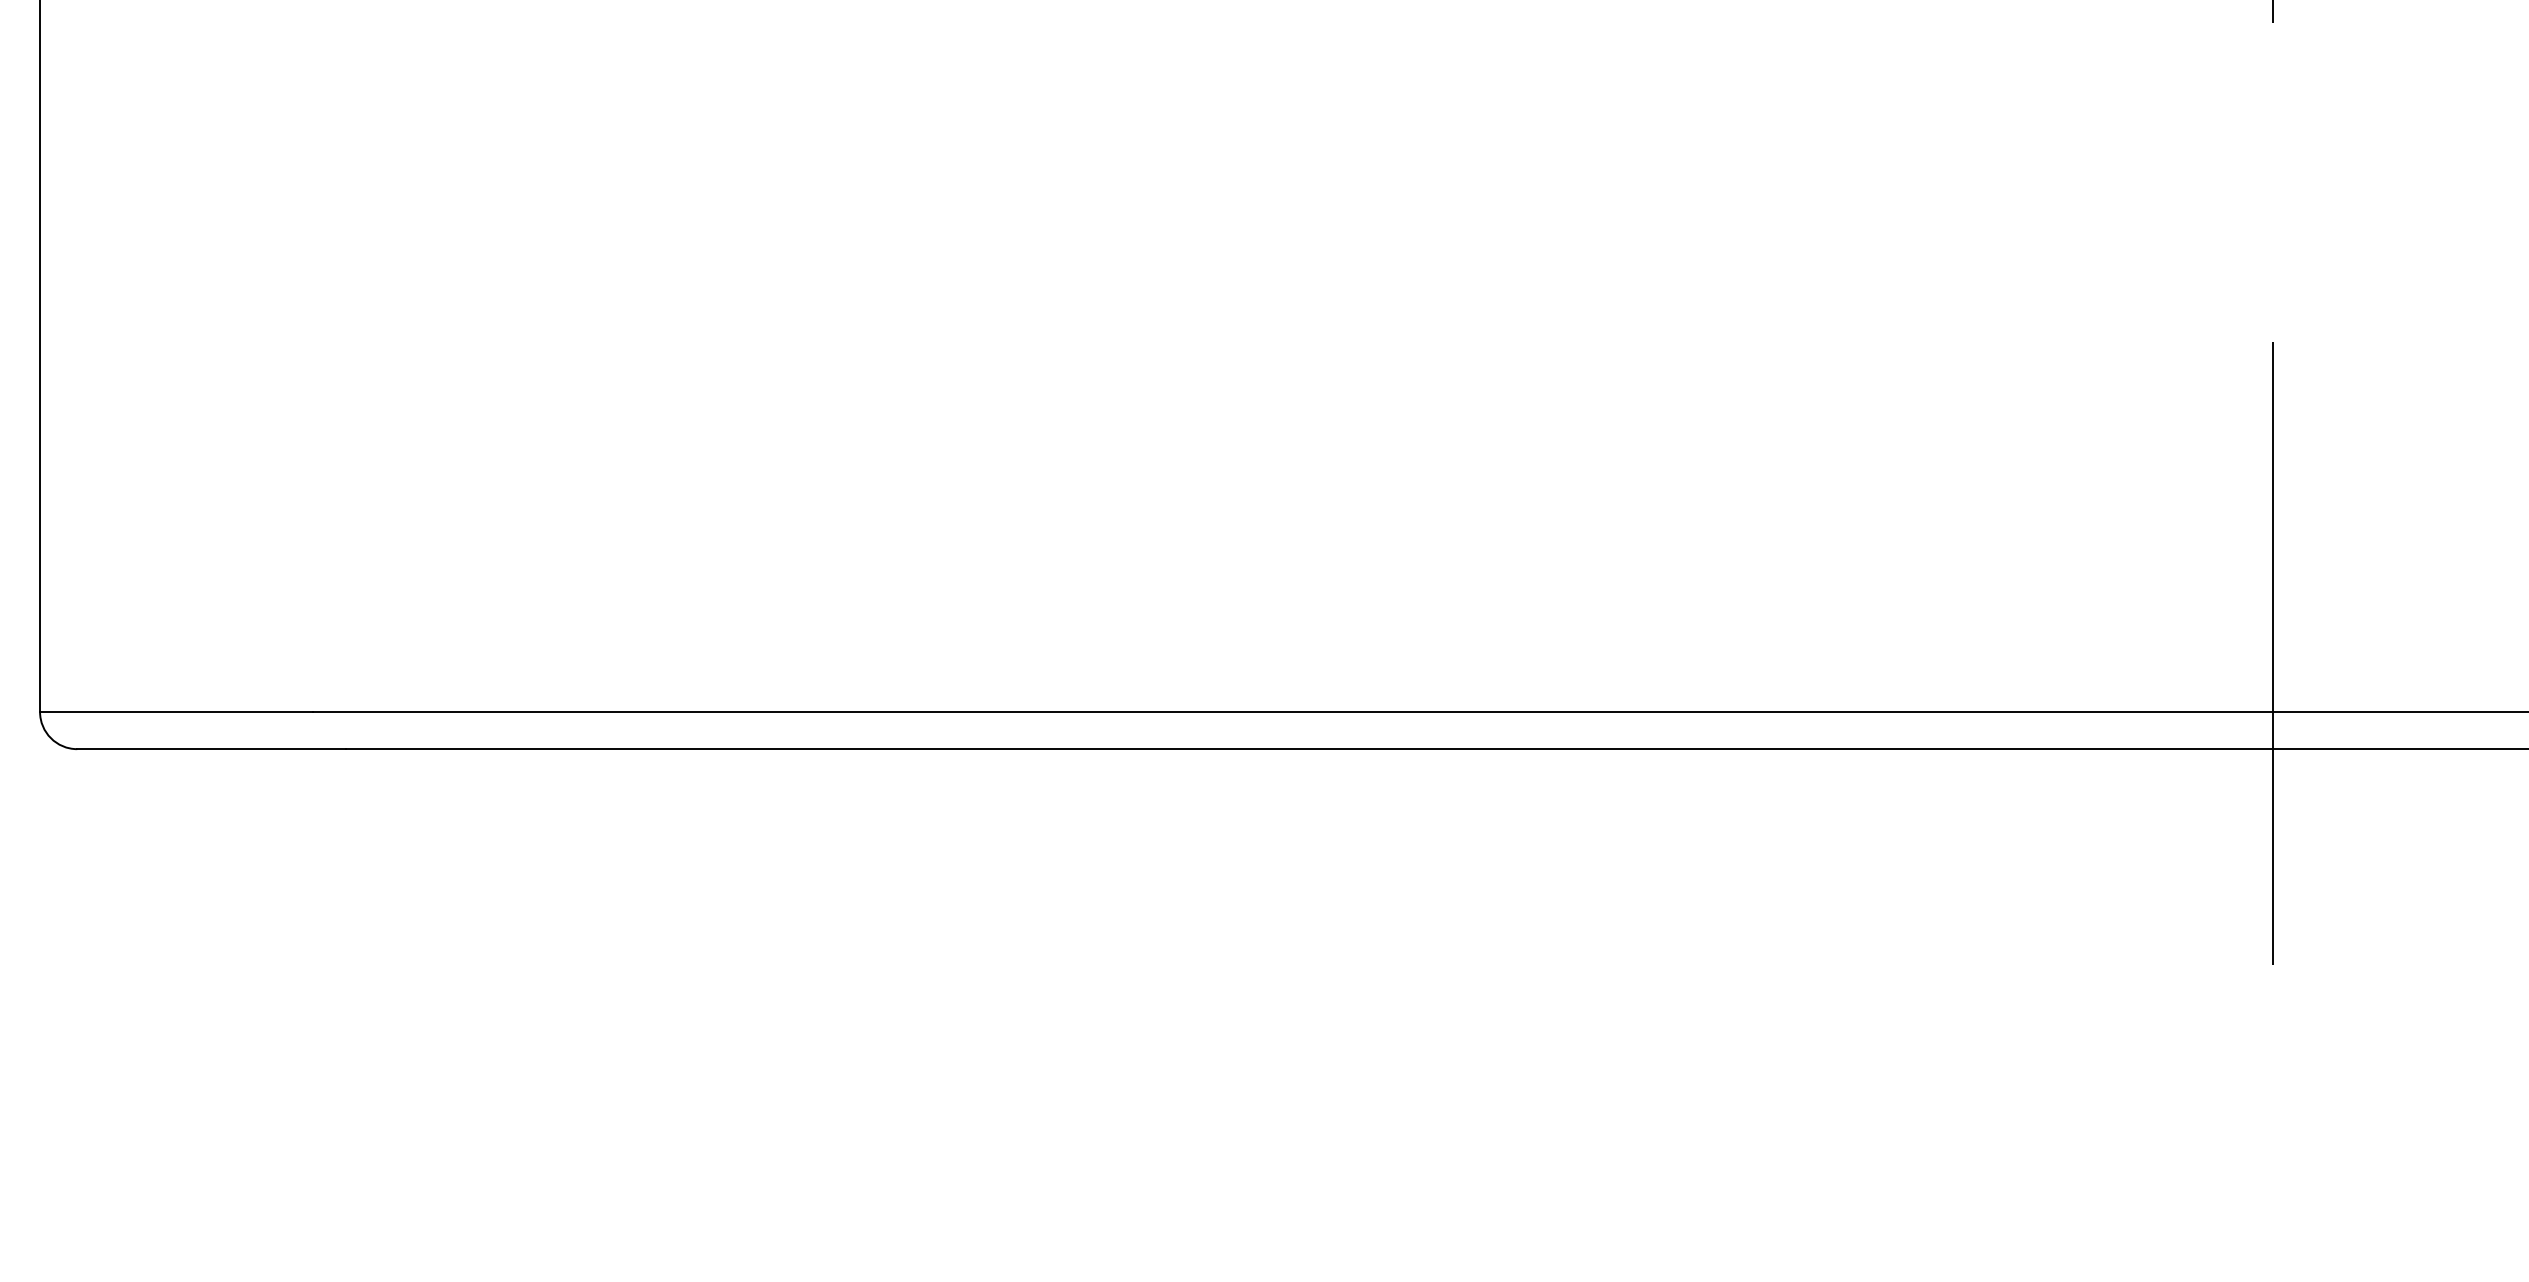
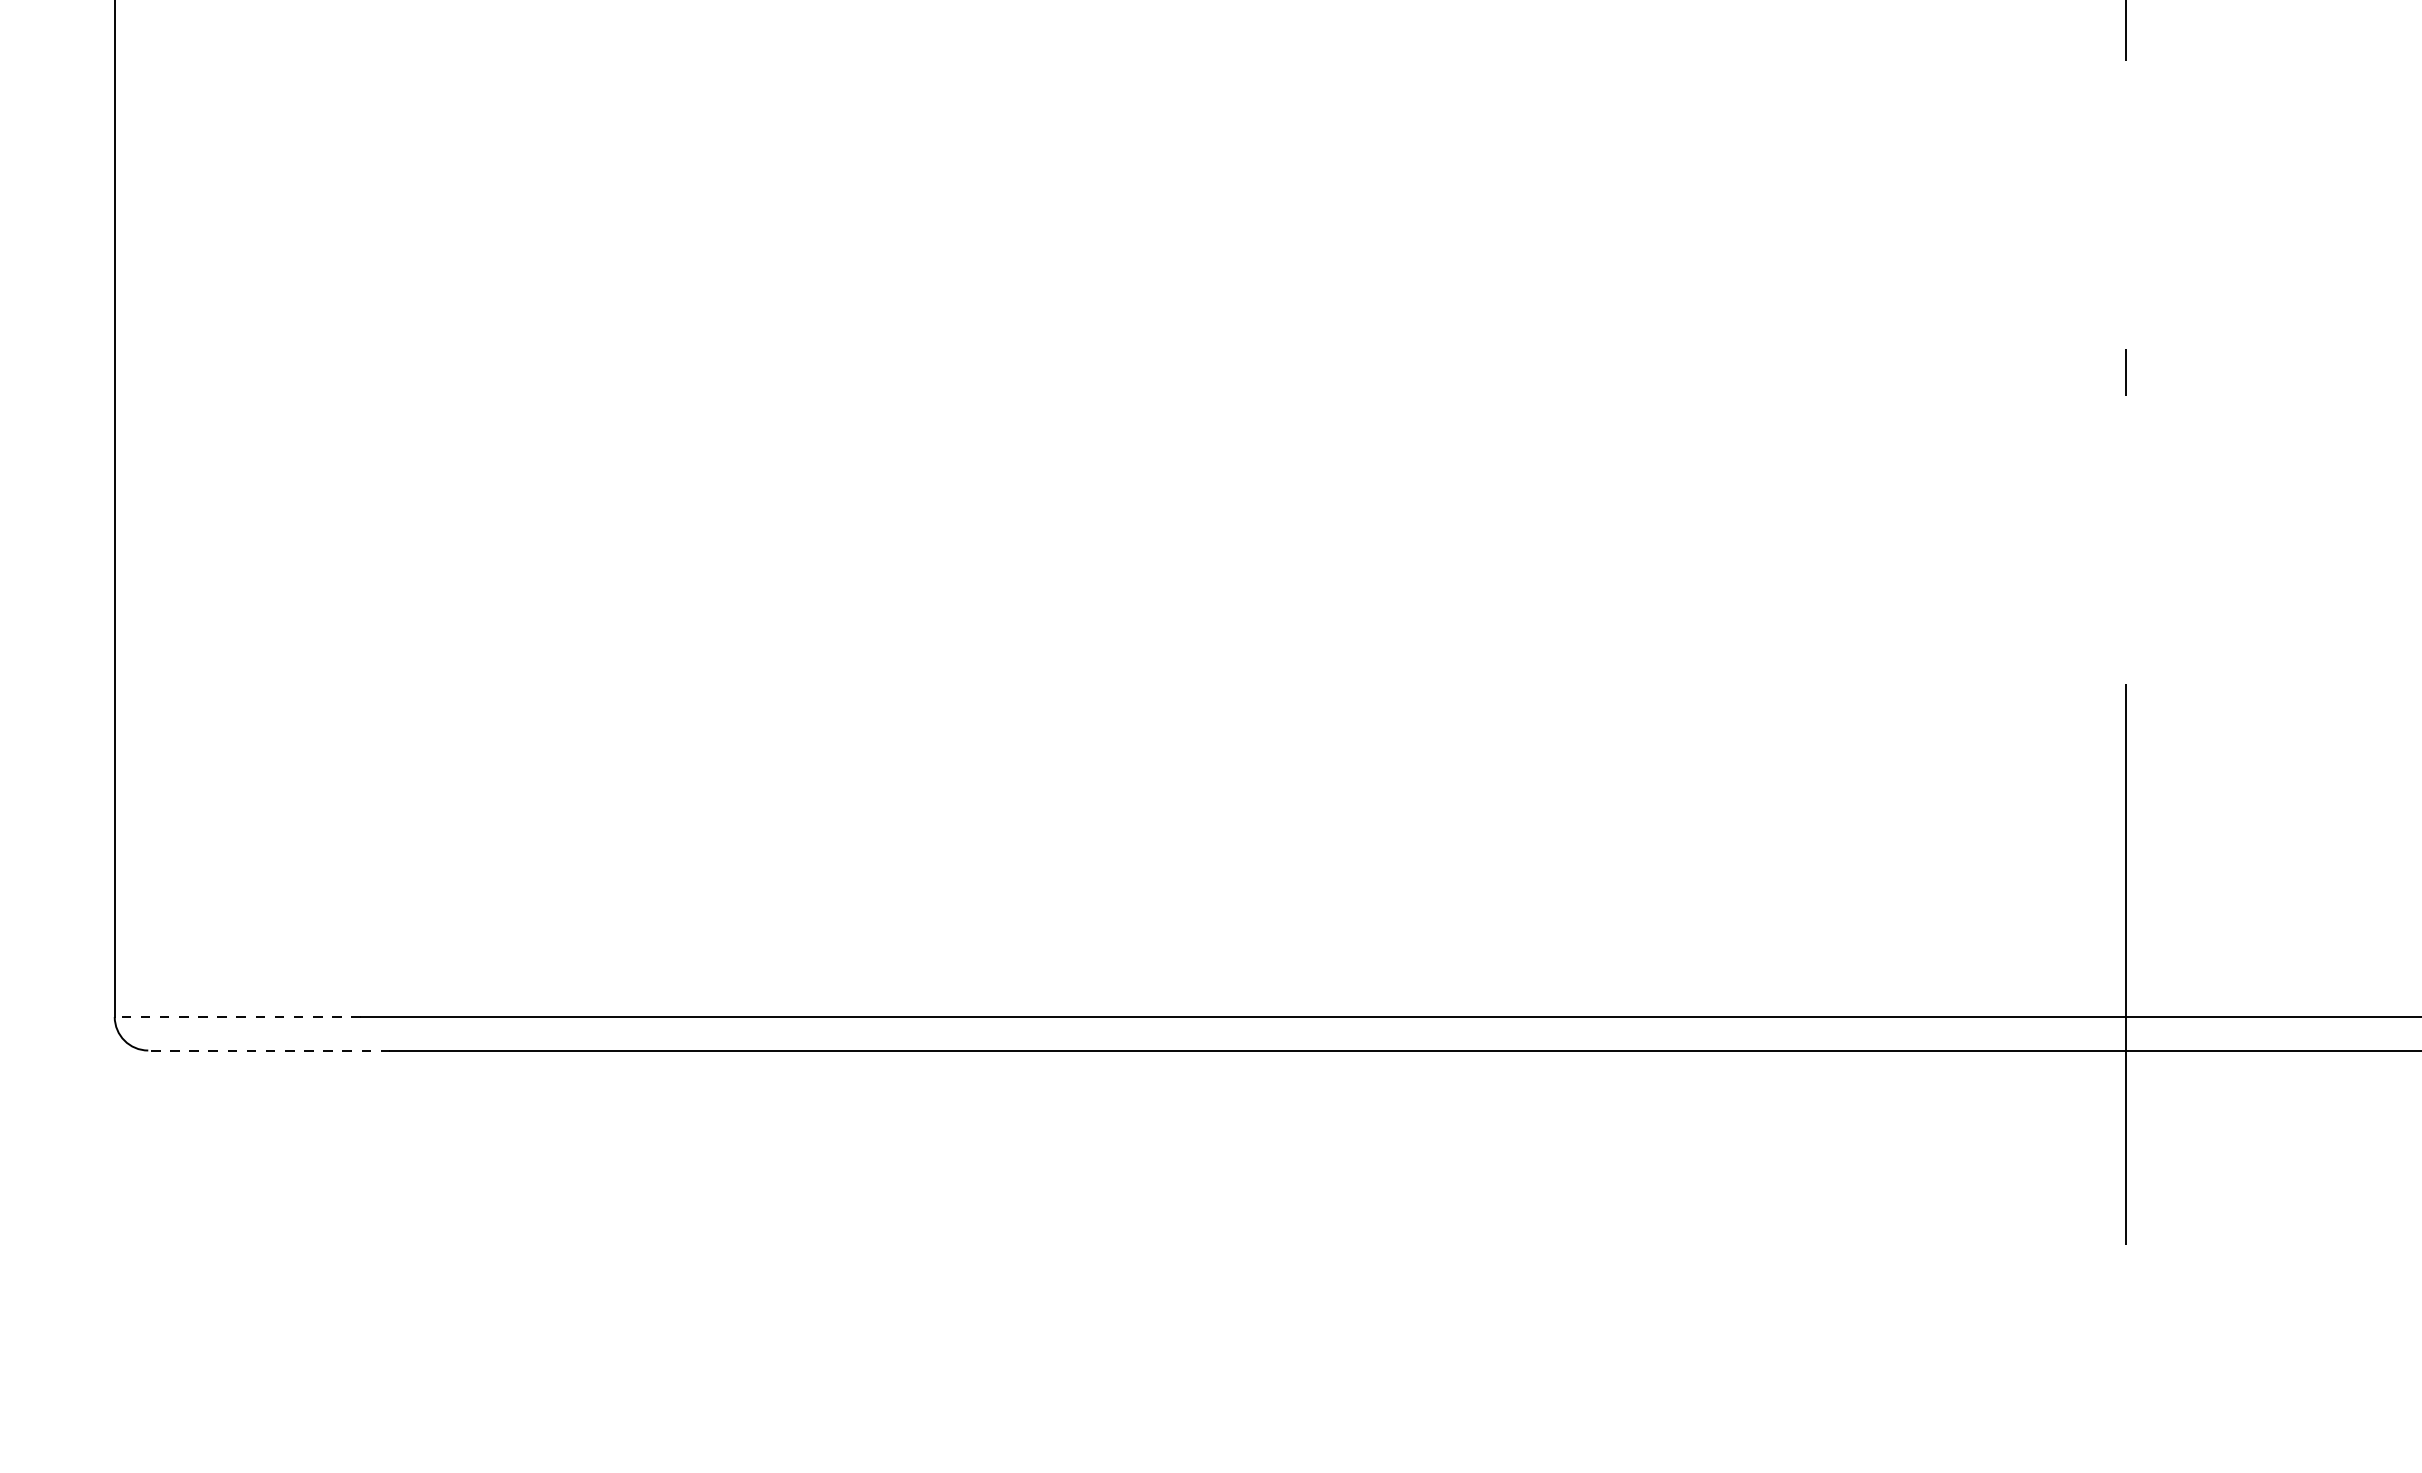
line: (176, 712) -> (237, 1017), solid -> dashed
line: (210, 749) -> (268, 1050), solid -> dashed

